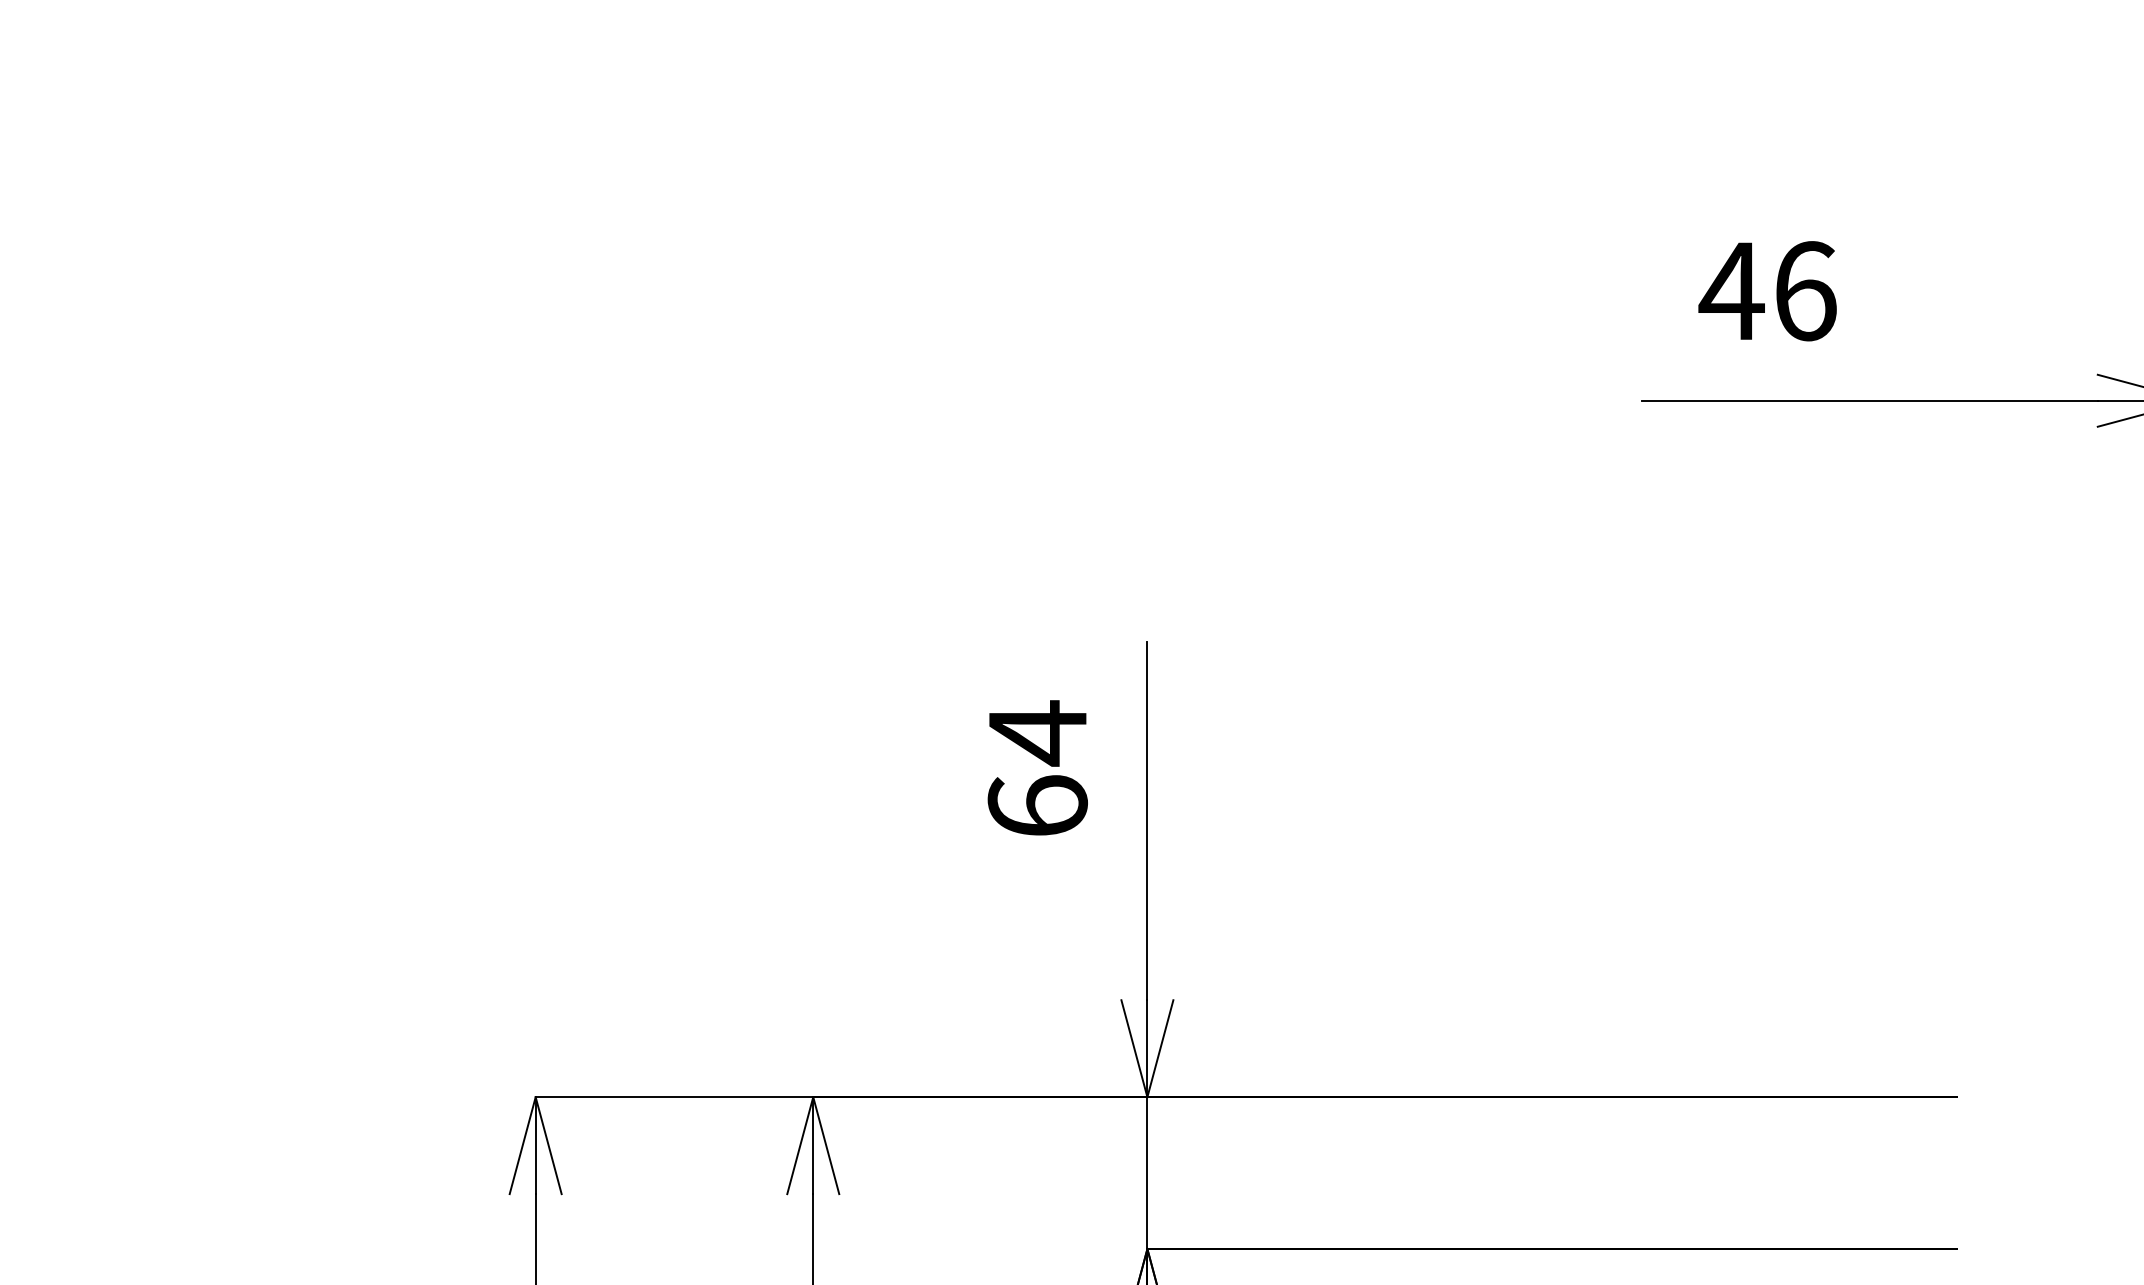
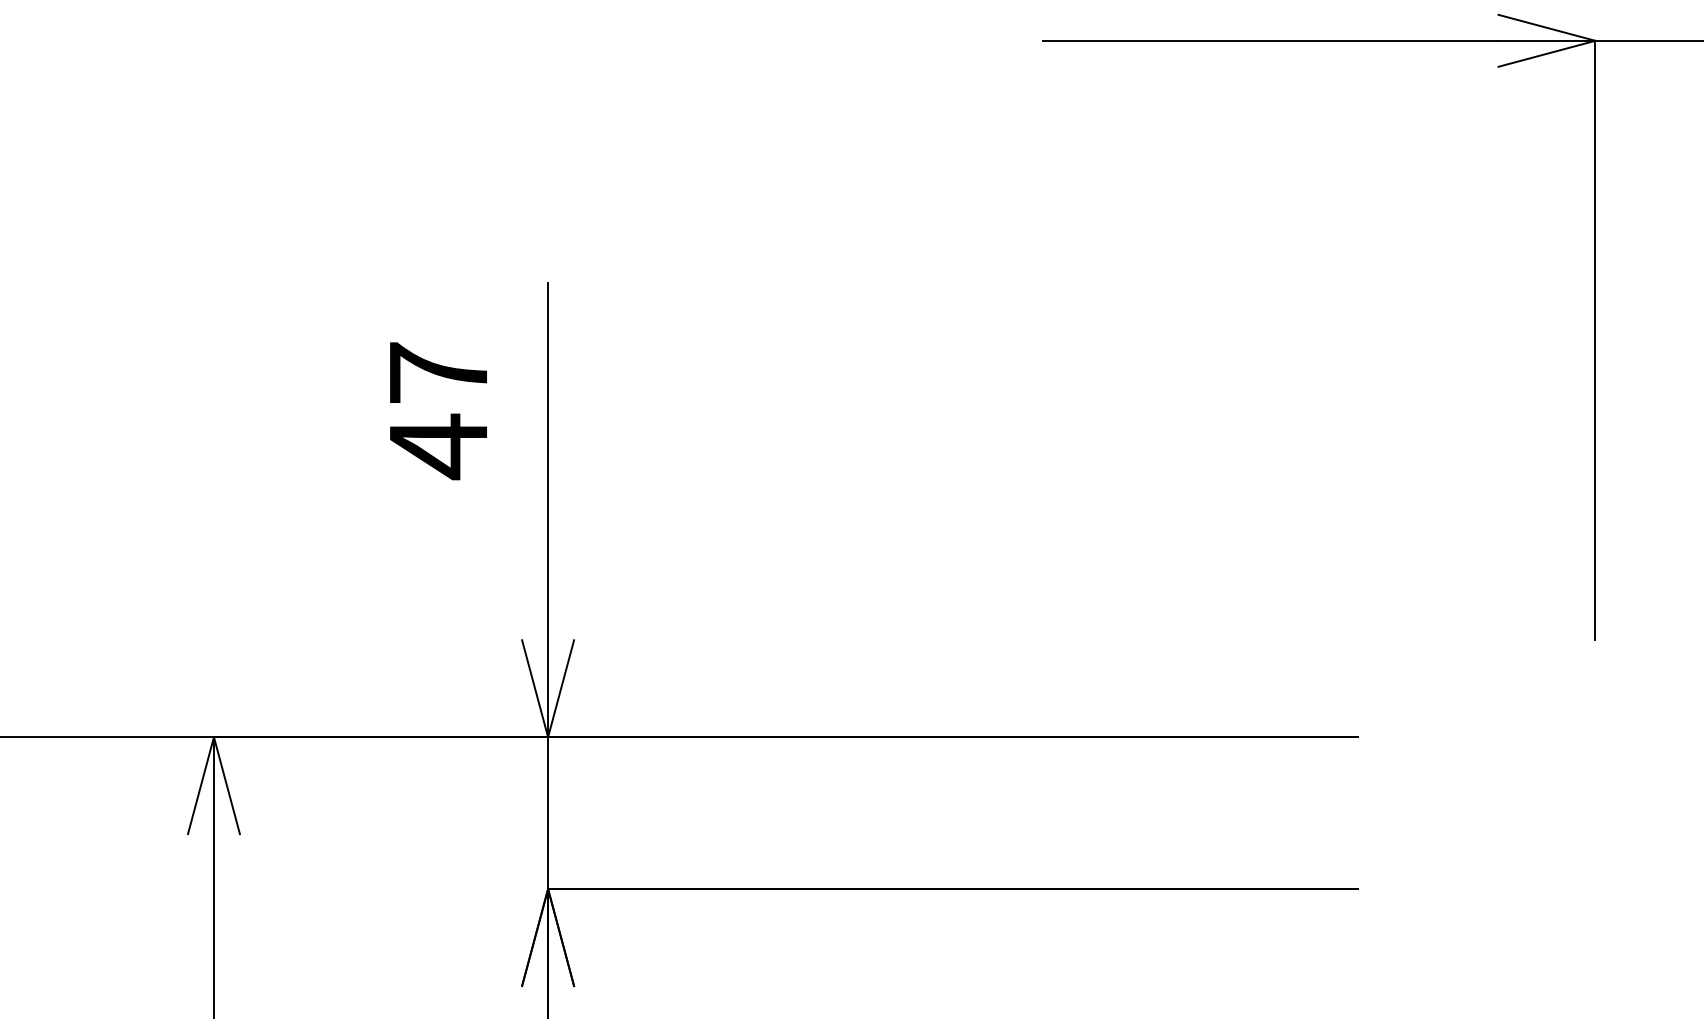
text: (1037, 770) -> (438, 410), 64 -> 47

